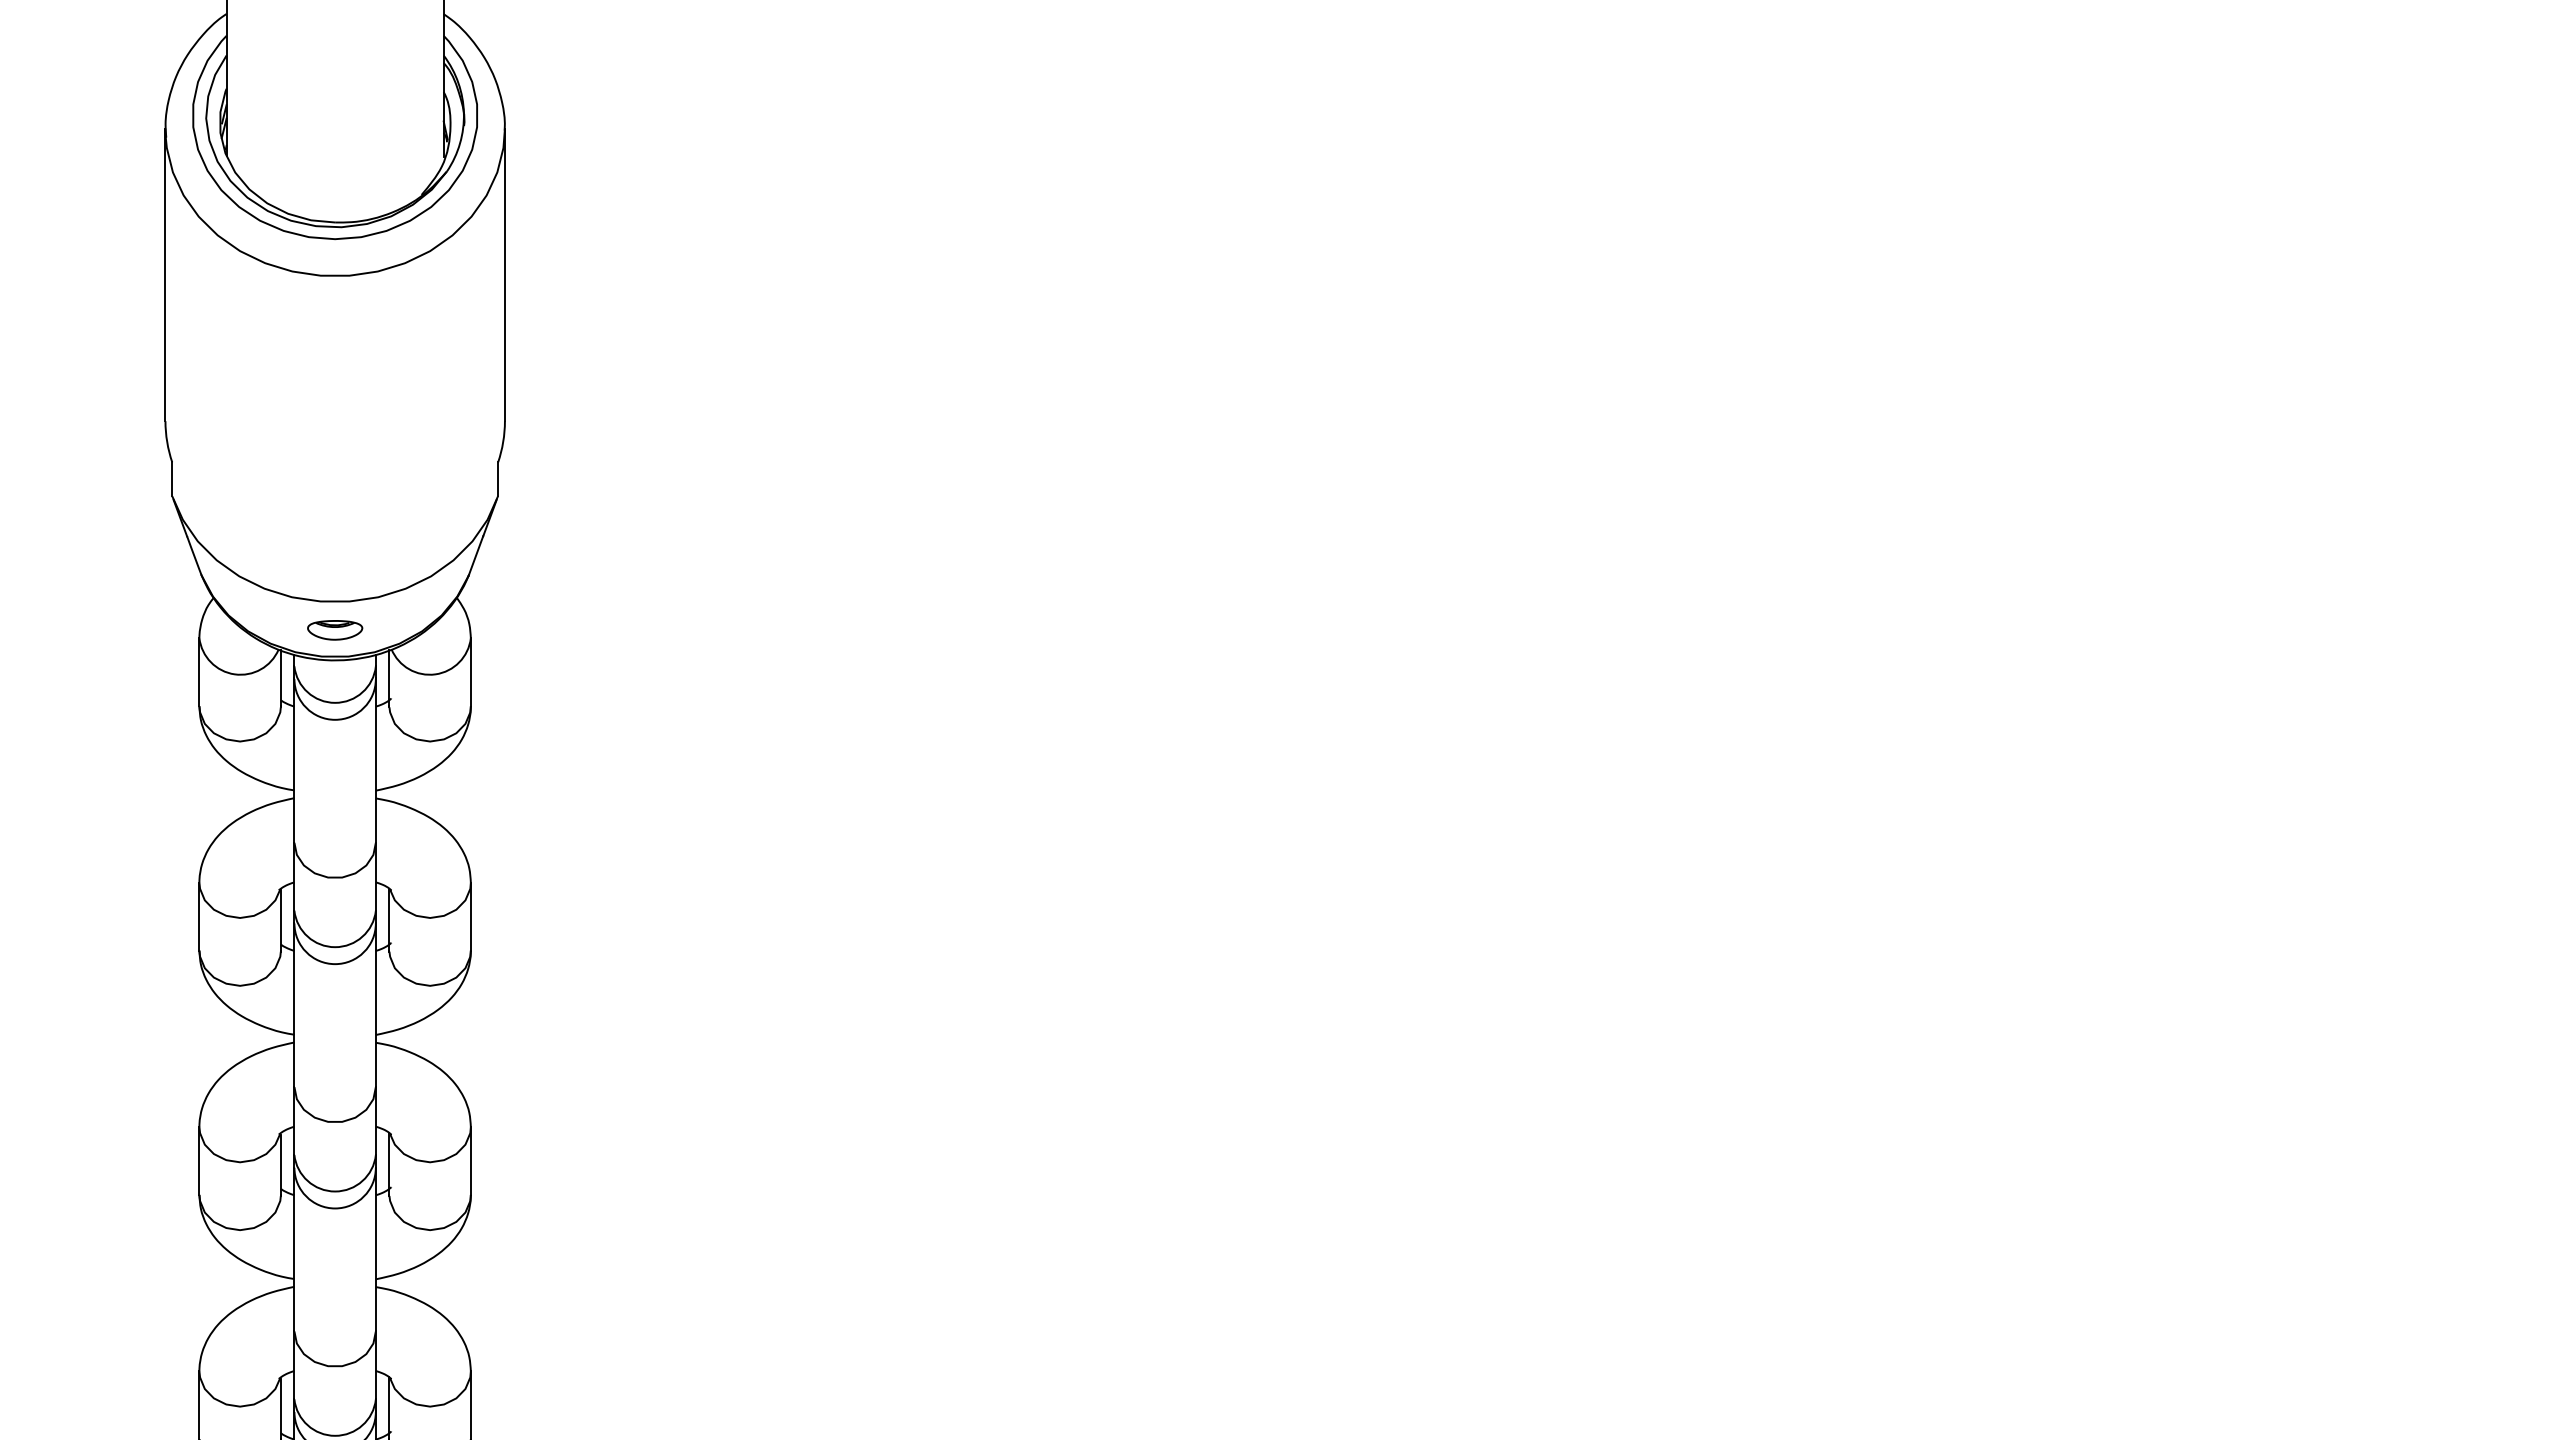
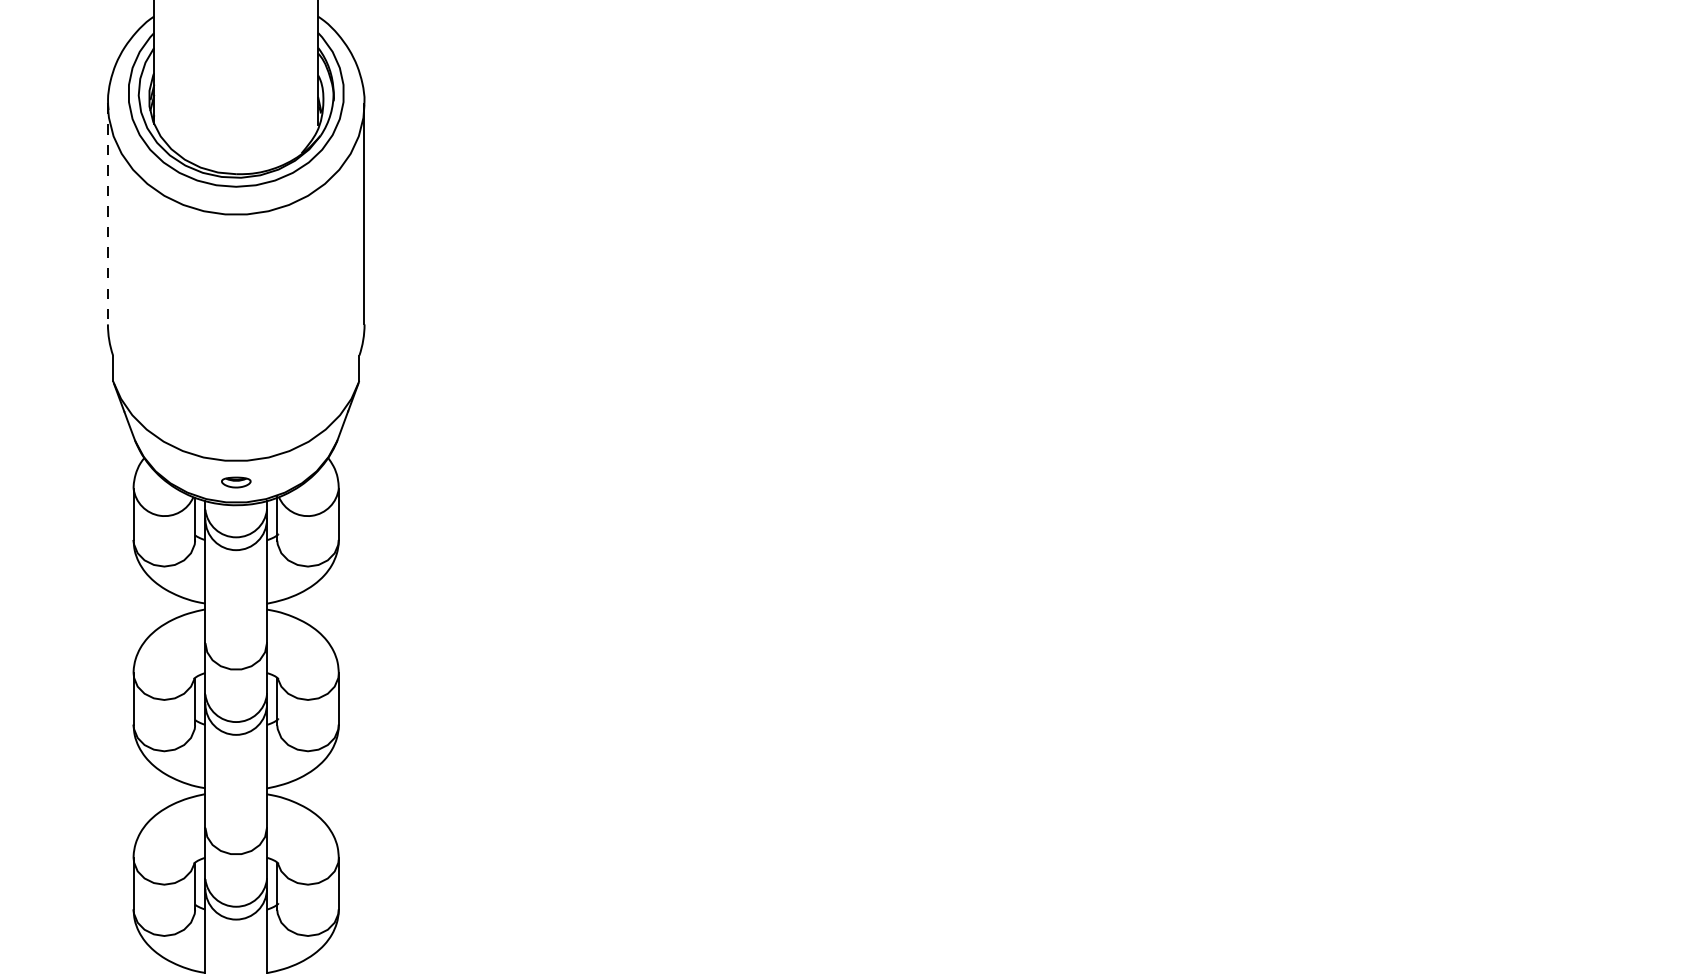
line: (165, 275) -> (107, 214), solid -> dashed
part: (335, 630) -> (236, 482), size x0.7

